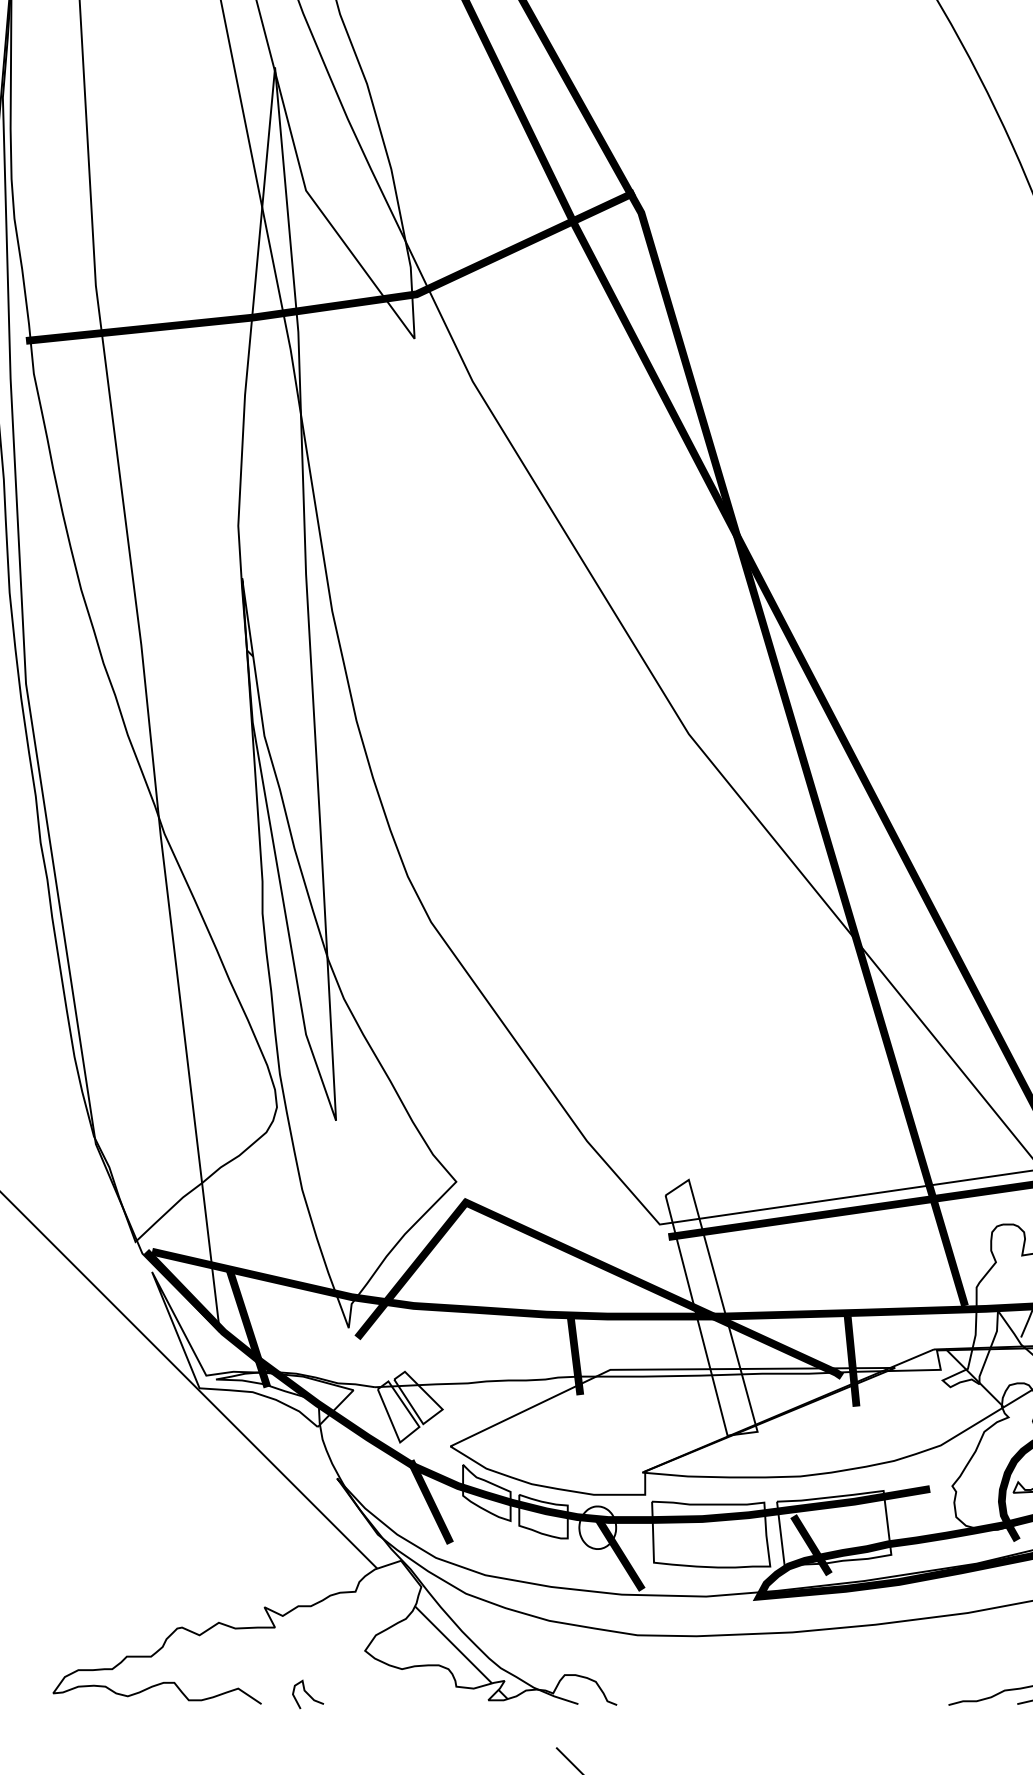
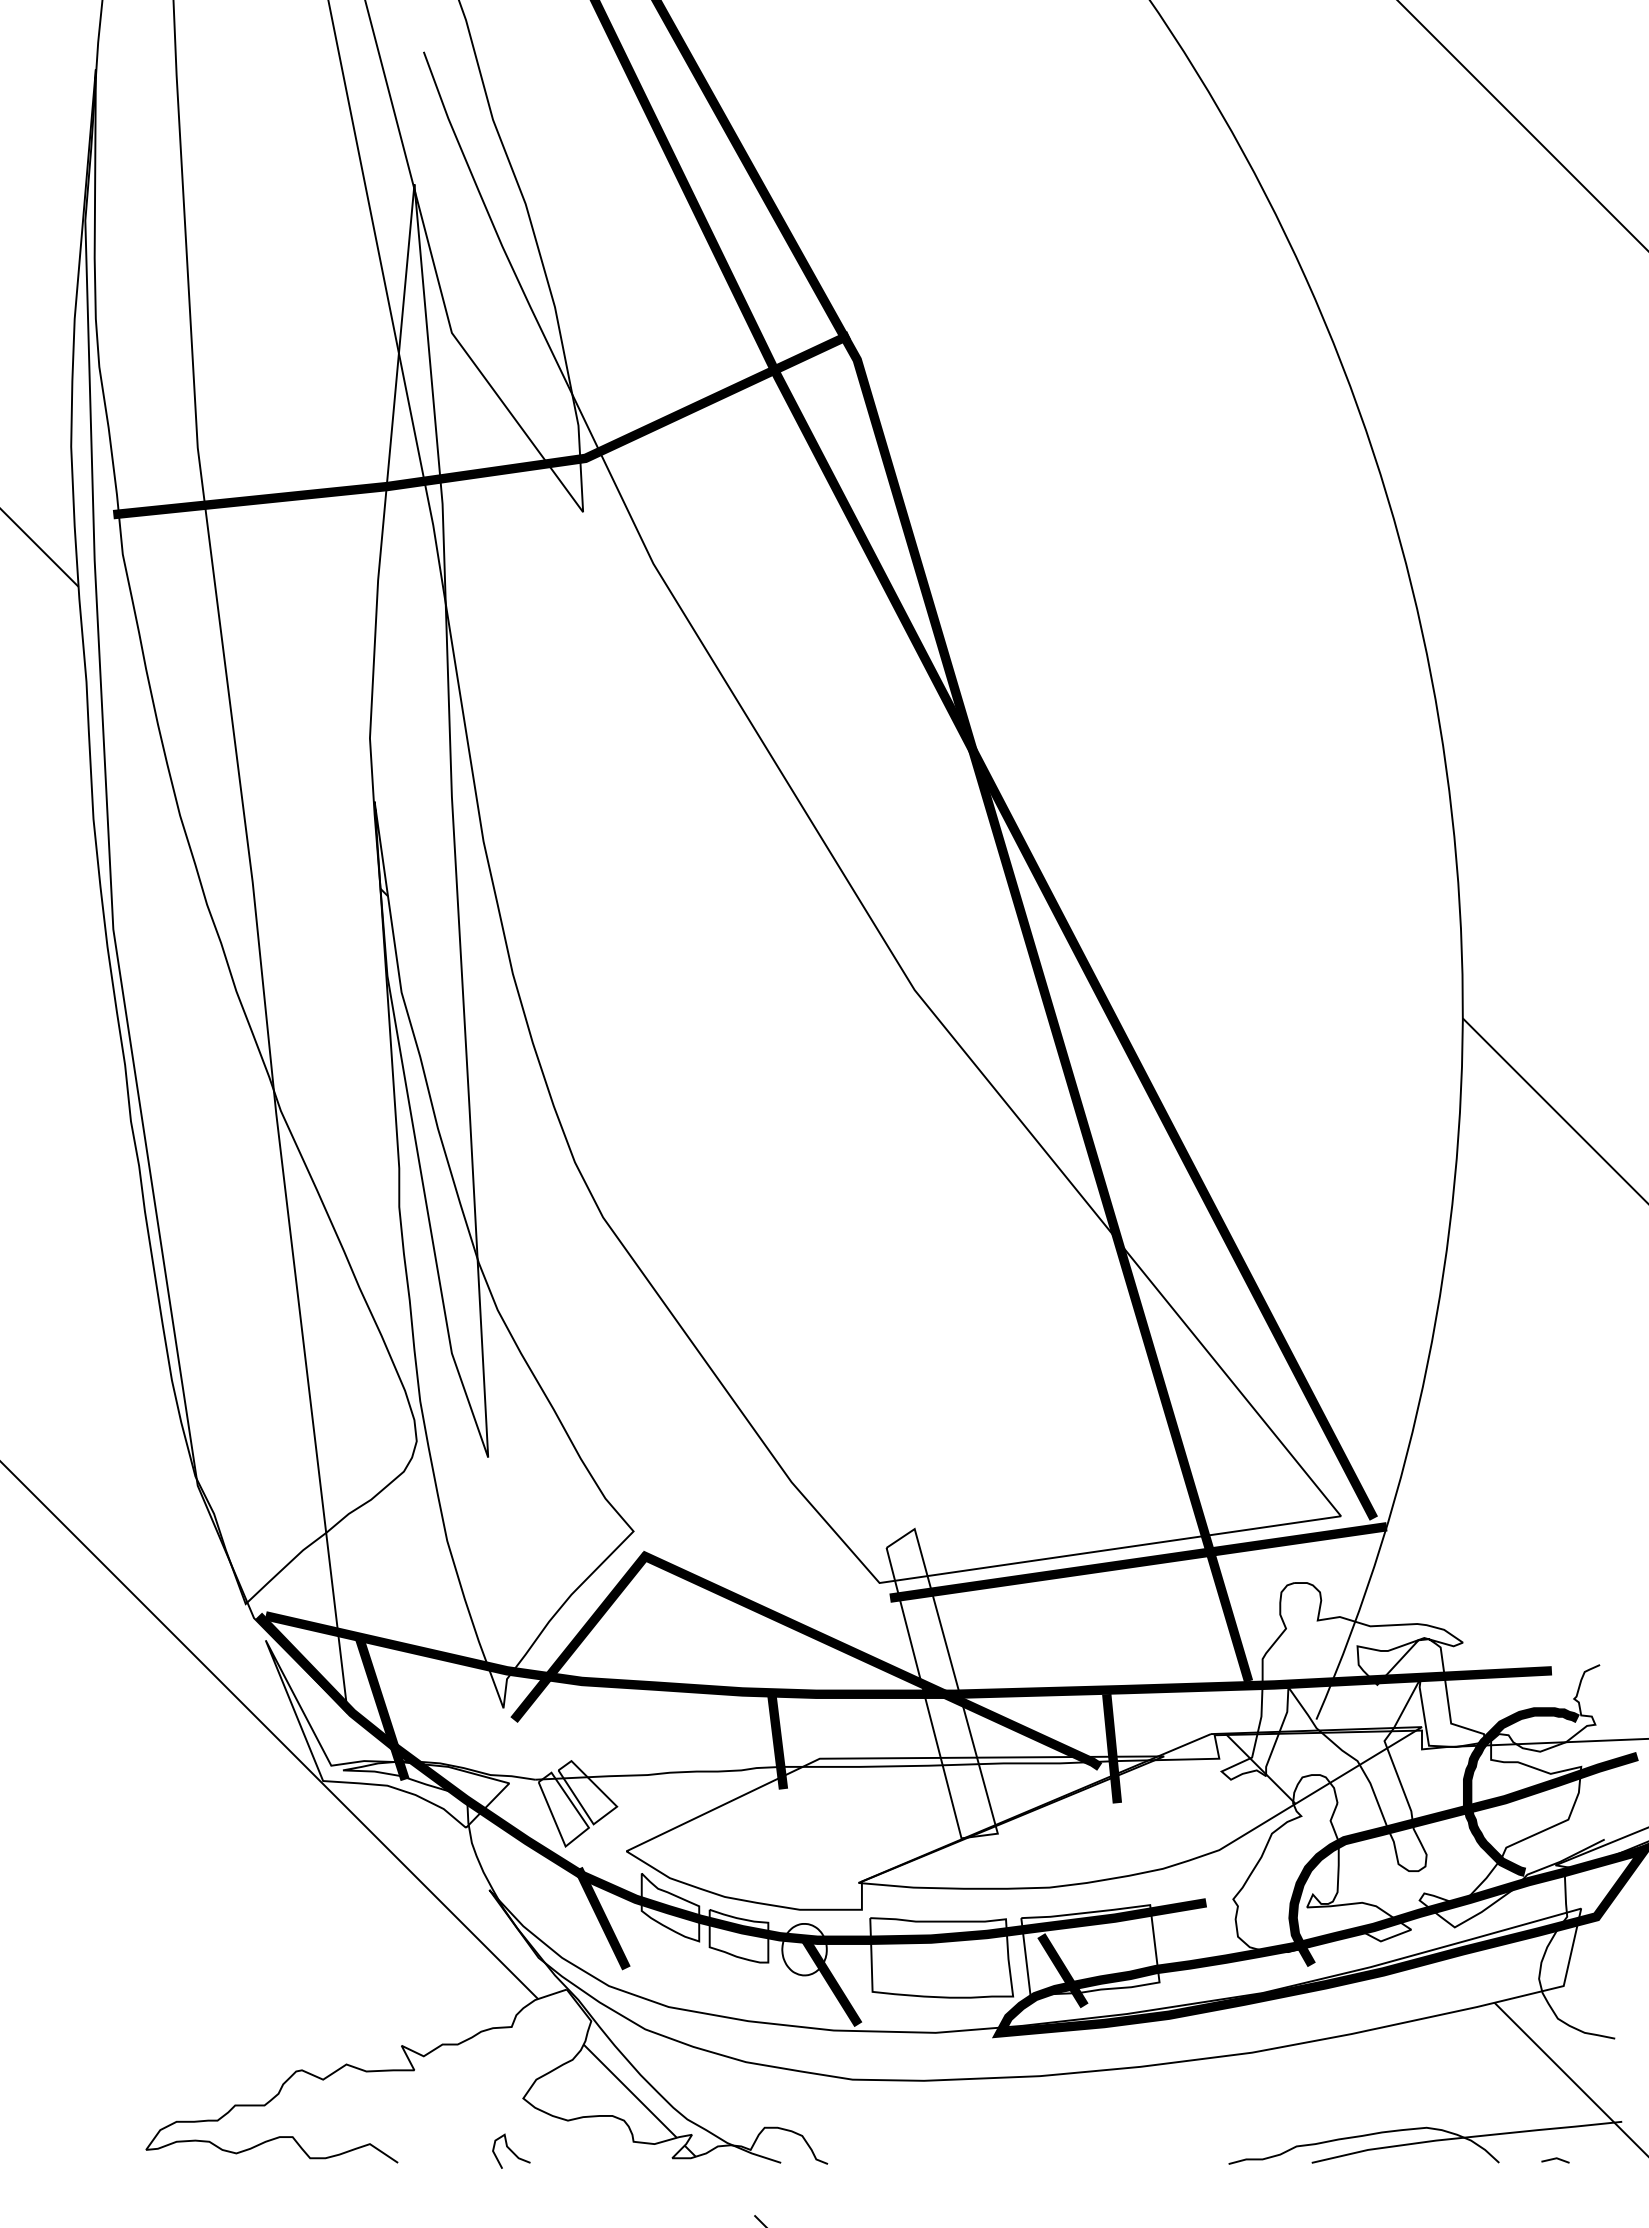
curve: (308, 1693) -> (511, 2150), moved

